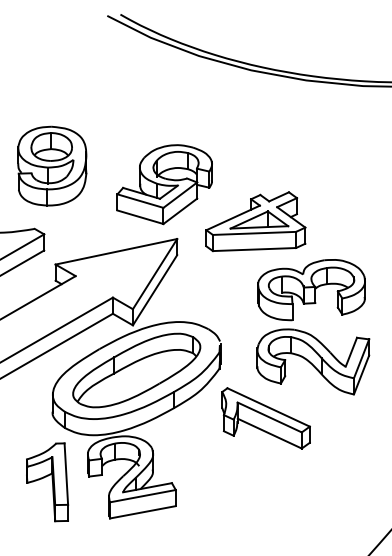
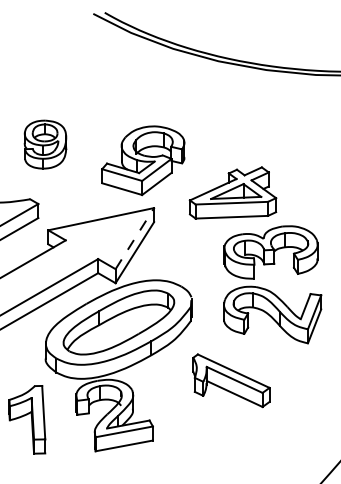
part: (52, 165) -> (45, 144), size x0.7
part: (255, 221) -> (232, 192), moved
line: (155, 273) -> (135, 238), solid -> dashed
part: (265, 418) -> (230, 380), moved
part: (47, 482) -> (27, 419), moved

